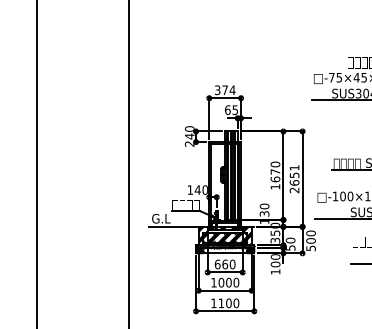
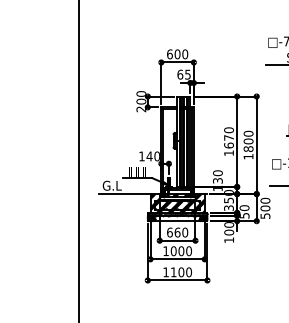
text: (224, 90) -> (176, 54), 374 -> 600
text: (189, 136) -> (141, 101), 240 -> 200
text: (294, 179) -> (248, 145), 2651 -> 1800

